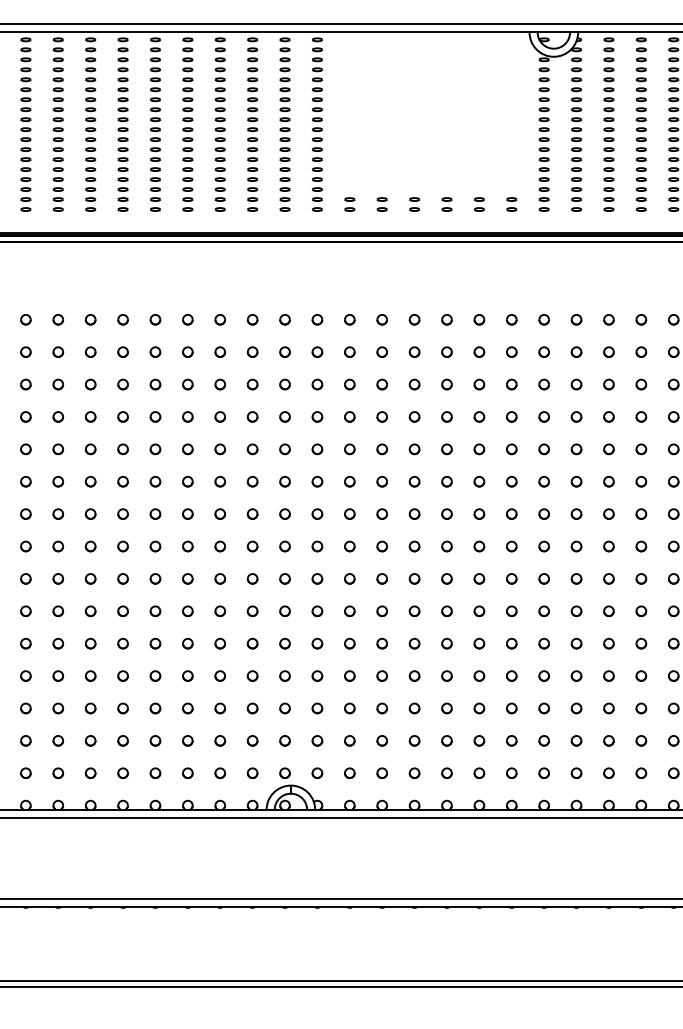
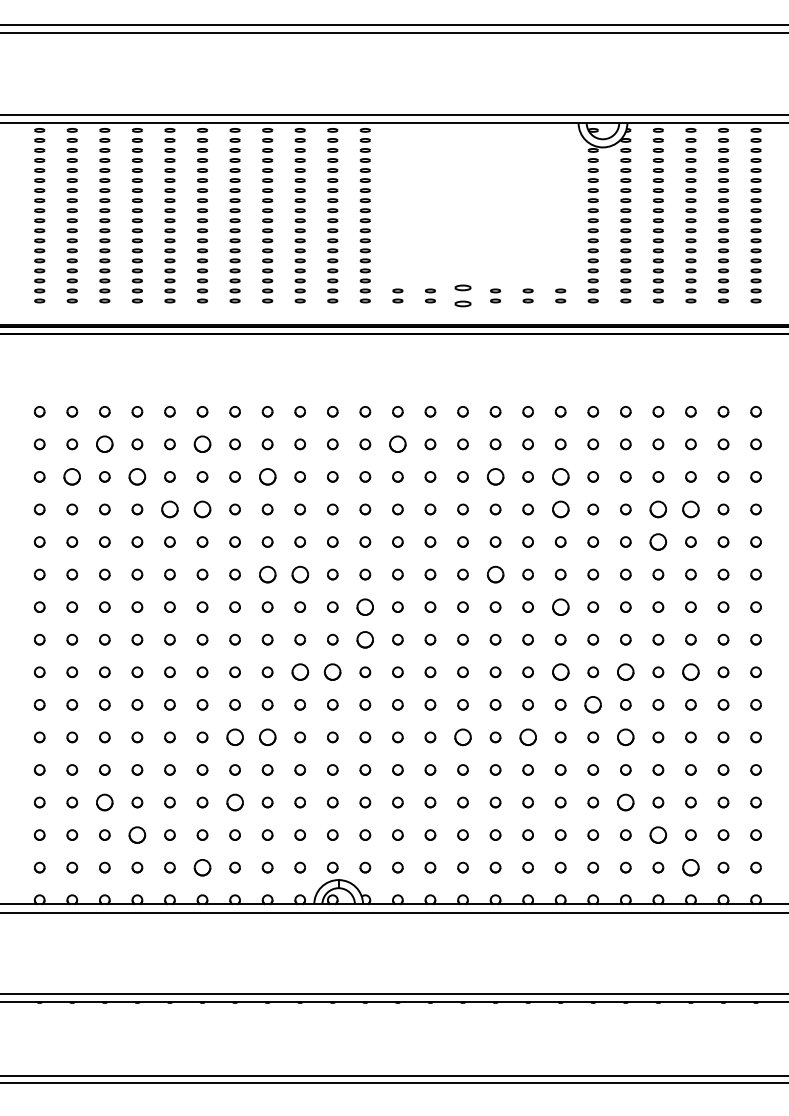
part: (414, 204) -> (462, 295), size x1.6
part: (57, 352) -> (104, 444), size x1.6
part: (155, 352) -> (202, 444), size x1.6
part: (349, 352) -> (397, 444), size x1.6
part: (26, 384) -> (72, 476), size x1.6
part: (90, 384) -> (137, 476), size x1.6
part: (220, 384) -> (267, 476), size x1.6
part: (446, 384) -> (495, 476), size x1.6
part: (511, 384) -> (560, 476), size x1.6
part: (122, 416) -> (169, 509), size x1.6
part: (155, 416) -> (202, 509), size x1.6
part: (511, 416) -> (560, 509), size x1.6
part: (609, 416) -> (658, 509), size x1.6
part: (640, 416) -> (690, 509), size x1.6
part: (609, 448) -> (658, 541), size x1.6
part: (220, 481) -> (267, 574), size x1.6
part: (251, 481) -> (299, 574), size x1.6
part: (446, 481) -> (495, 574), size x1.6
part: (317, 513) -> (365, 606), size x1.6
part: (511, 513) -> (560, 606), size x1.6
part: (317, 546) -> (365, 639), size x1.6
part: (251, 579) -> (299, 672), size x1.6
part: (284, 579) -> (332, 672), size x1.6
part: (511, 579) -> (560, 672), size x1.6
part: (576, 579) -> (625, 672), size x1.6
part: (640, 579) -> (690, 672), size x1.6
part: (544, 610) -> (593, 704), size x1.6
part: (187, 643) -> (234, 737), size x1.6
part: (220, 643) -> (267, 737), size x1.6
part: (414, 643) -> (462, 737), size x1.6
part: (478, 643) -> (527, 737), size x1.6
part: (576, 643) -> (625, 737), size x1.6
part: (57, 708) -> (104, 802), size x1.6
part: (187, 708) -> (234, 802), size x1.6
part: (576, 708) -> (625, 802), size x1.6
part: (90, 740) -> (137, 834), size x1.6
part: (609, 740) -> (658, 834), size x1.6
part: (155, 773) -> (202, 867), size x1.6
part: (640, 773) -> (690, 867), size x1.6

